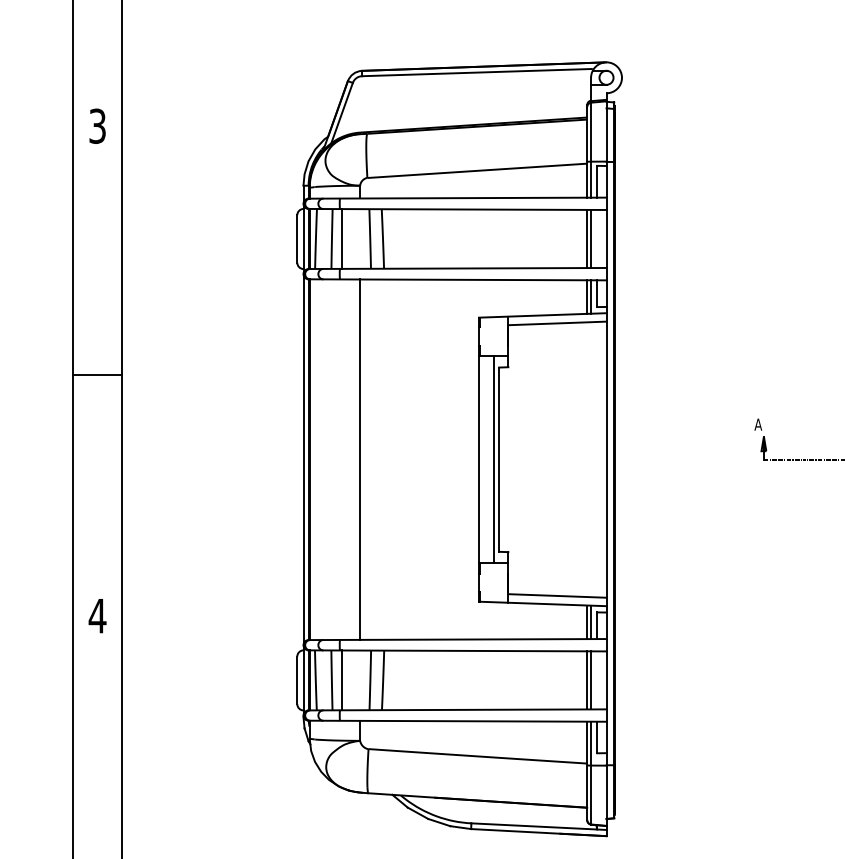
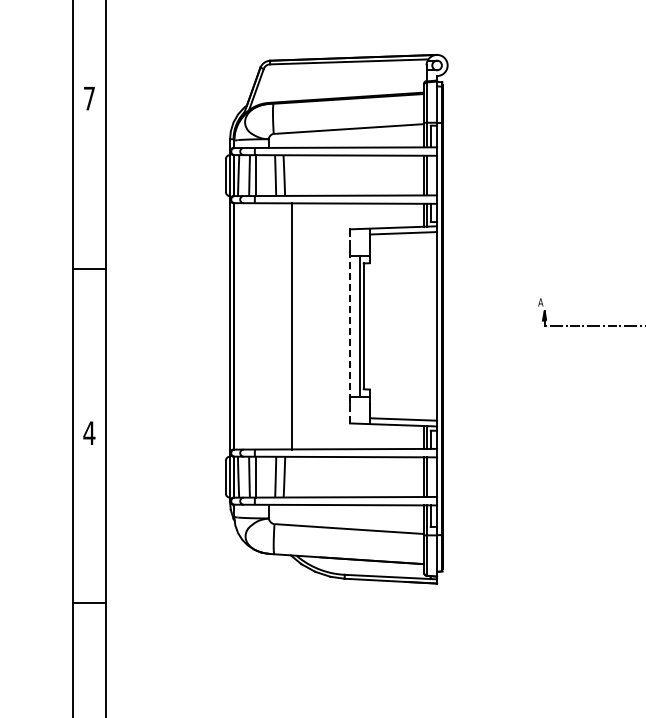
text: (96, 126) -> (88, 98), 3 -> 7
line: (478, 458) -> (349, 325), solid -> dashed
line: (359, 459) -> (291, 326), moved

